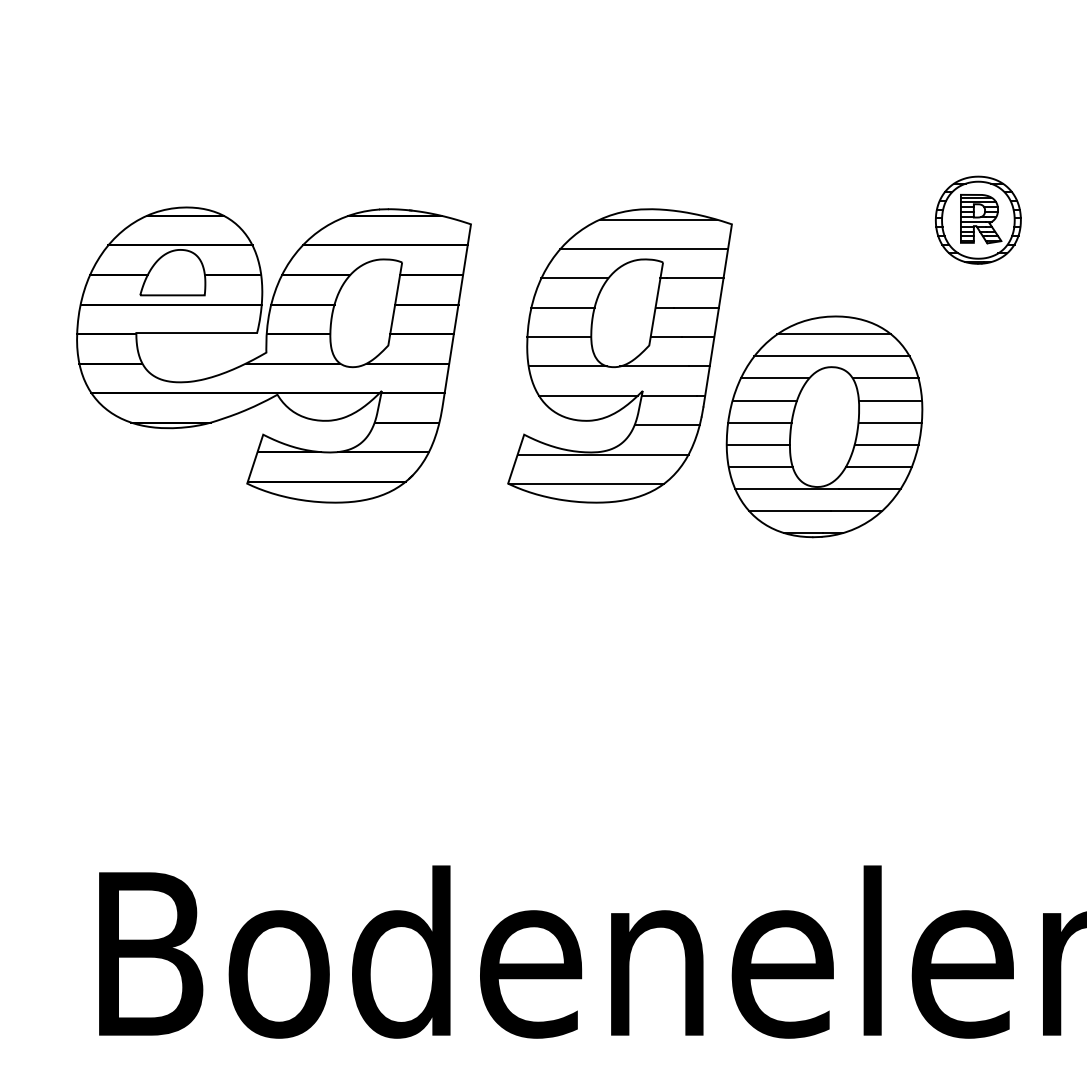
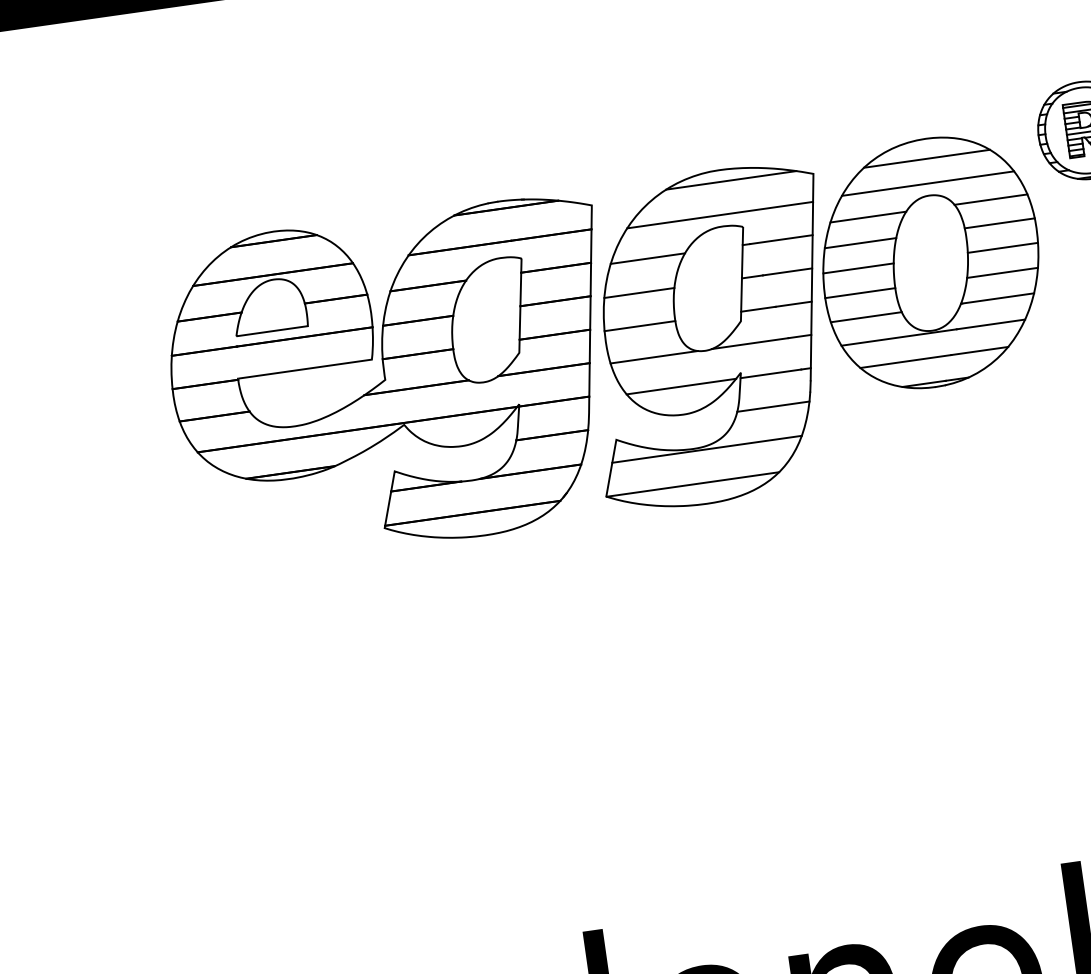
part: (273, 354) -> (393, 380), moved
part: (824, 426) -> (930, 262), moved

